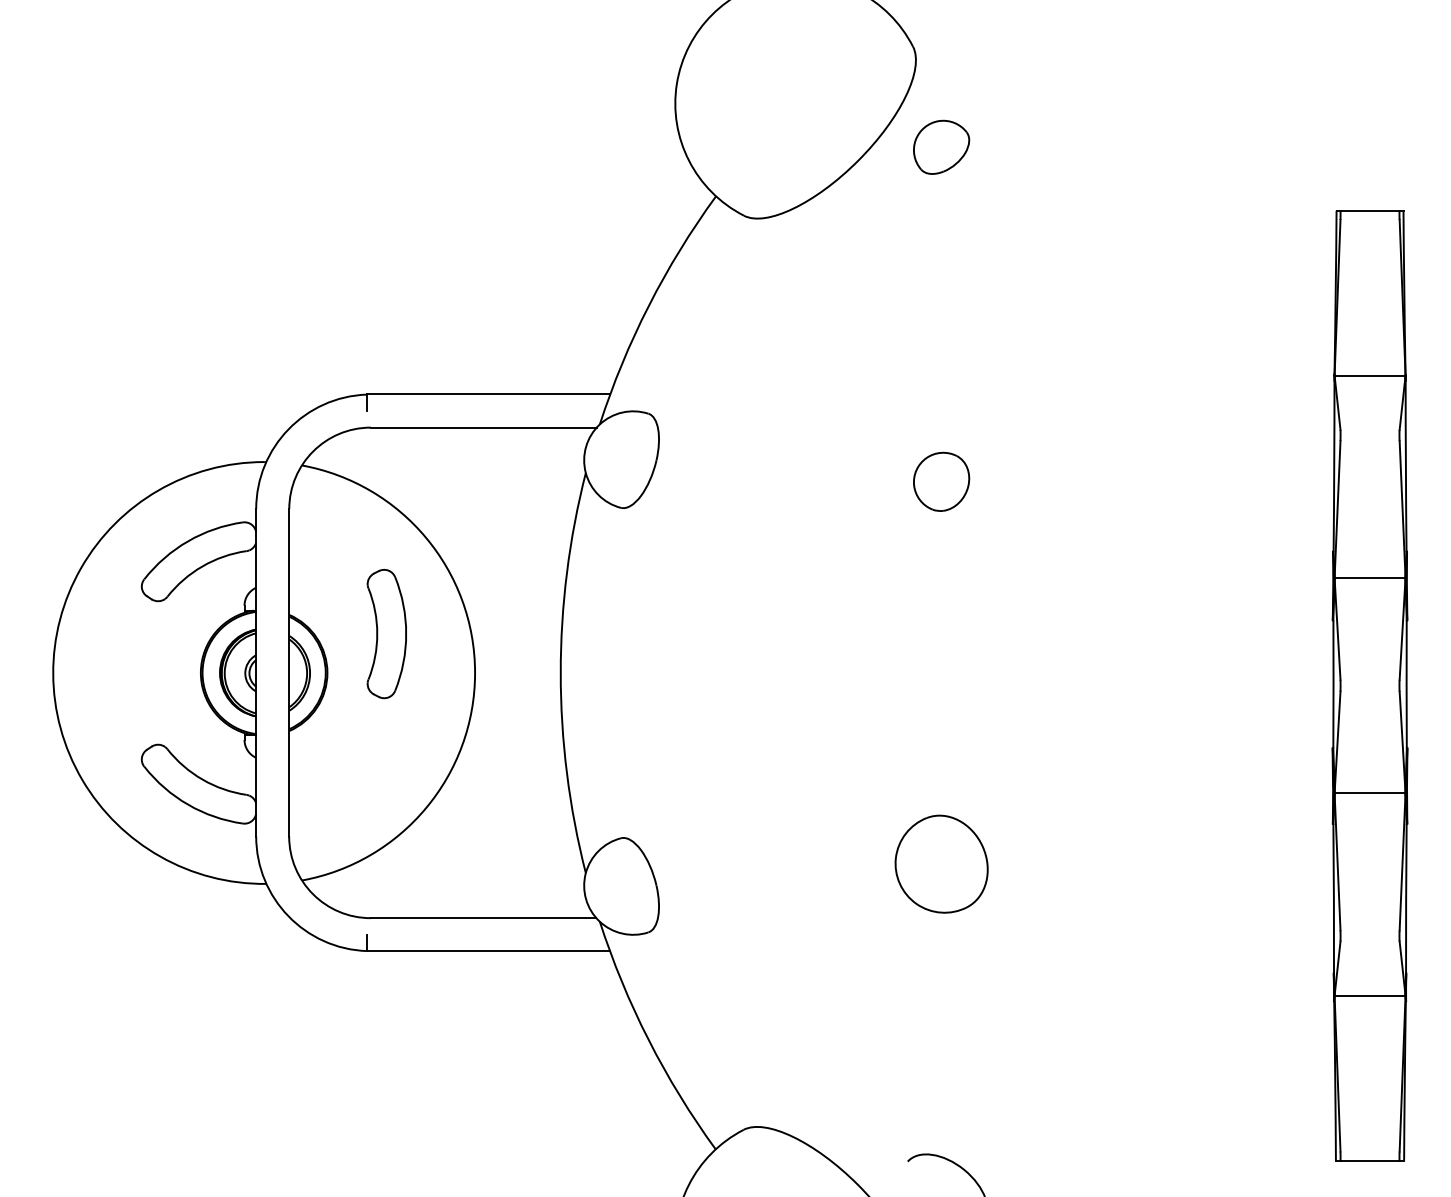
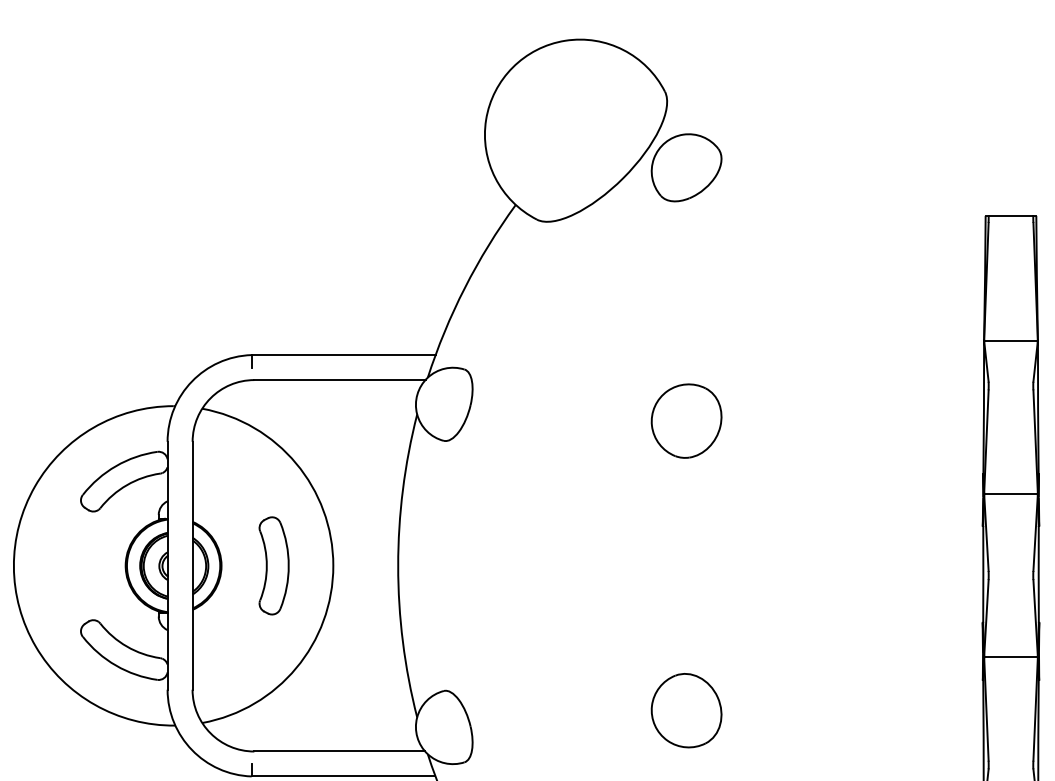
part: (941, 147) -> (686, 167), size x1.67
part: (941, 481) -> (686, 420), size x1.67
part: (386, 633) -> (273, 565), moved

